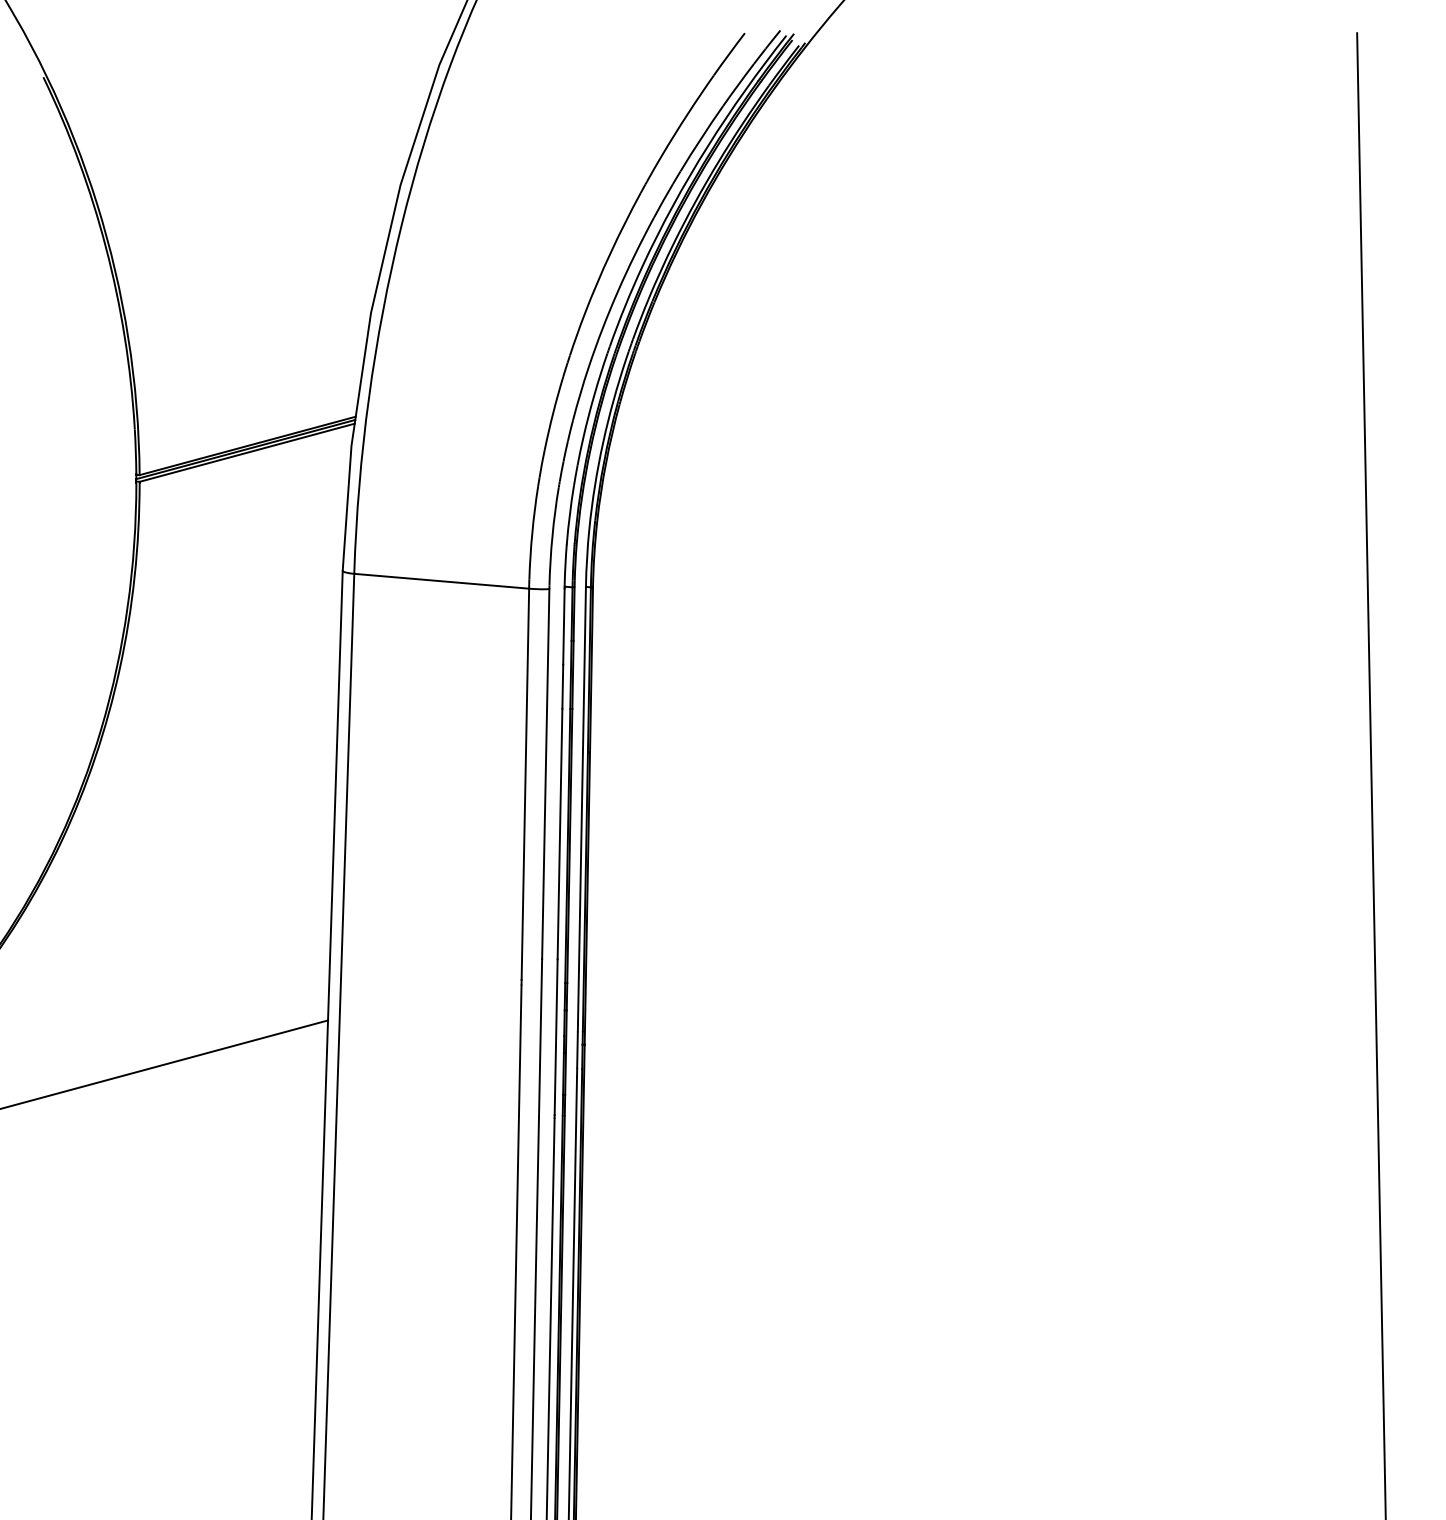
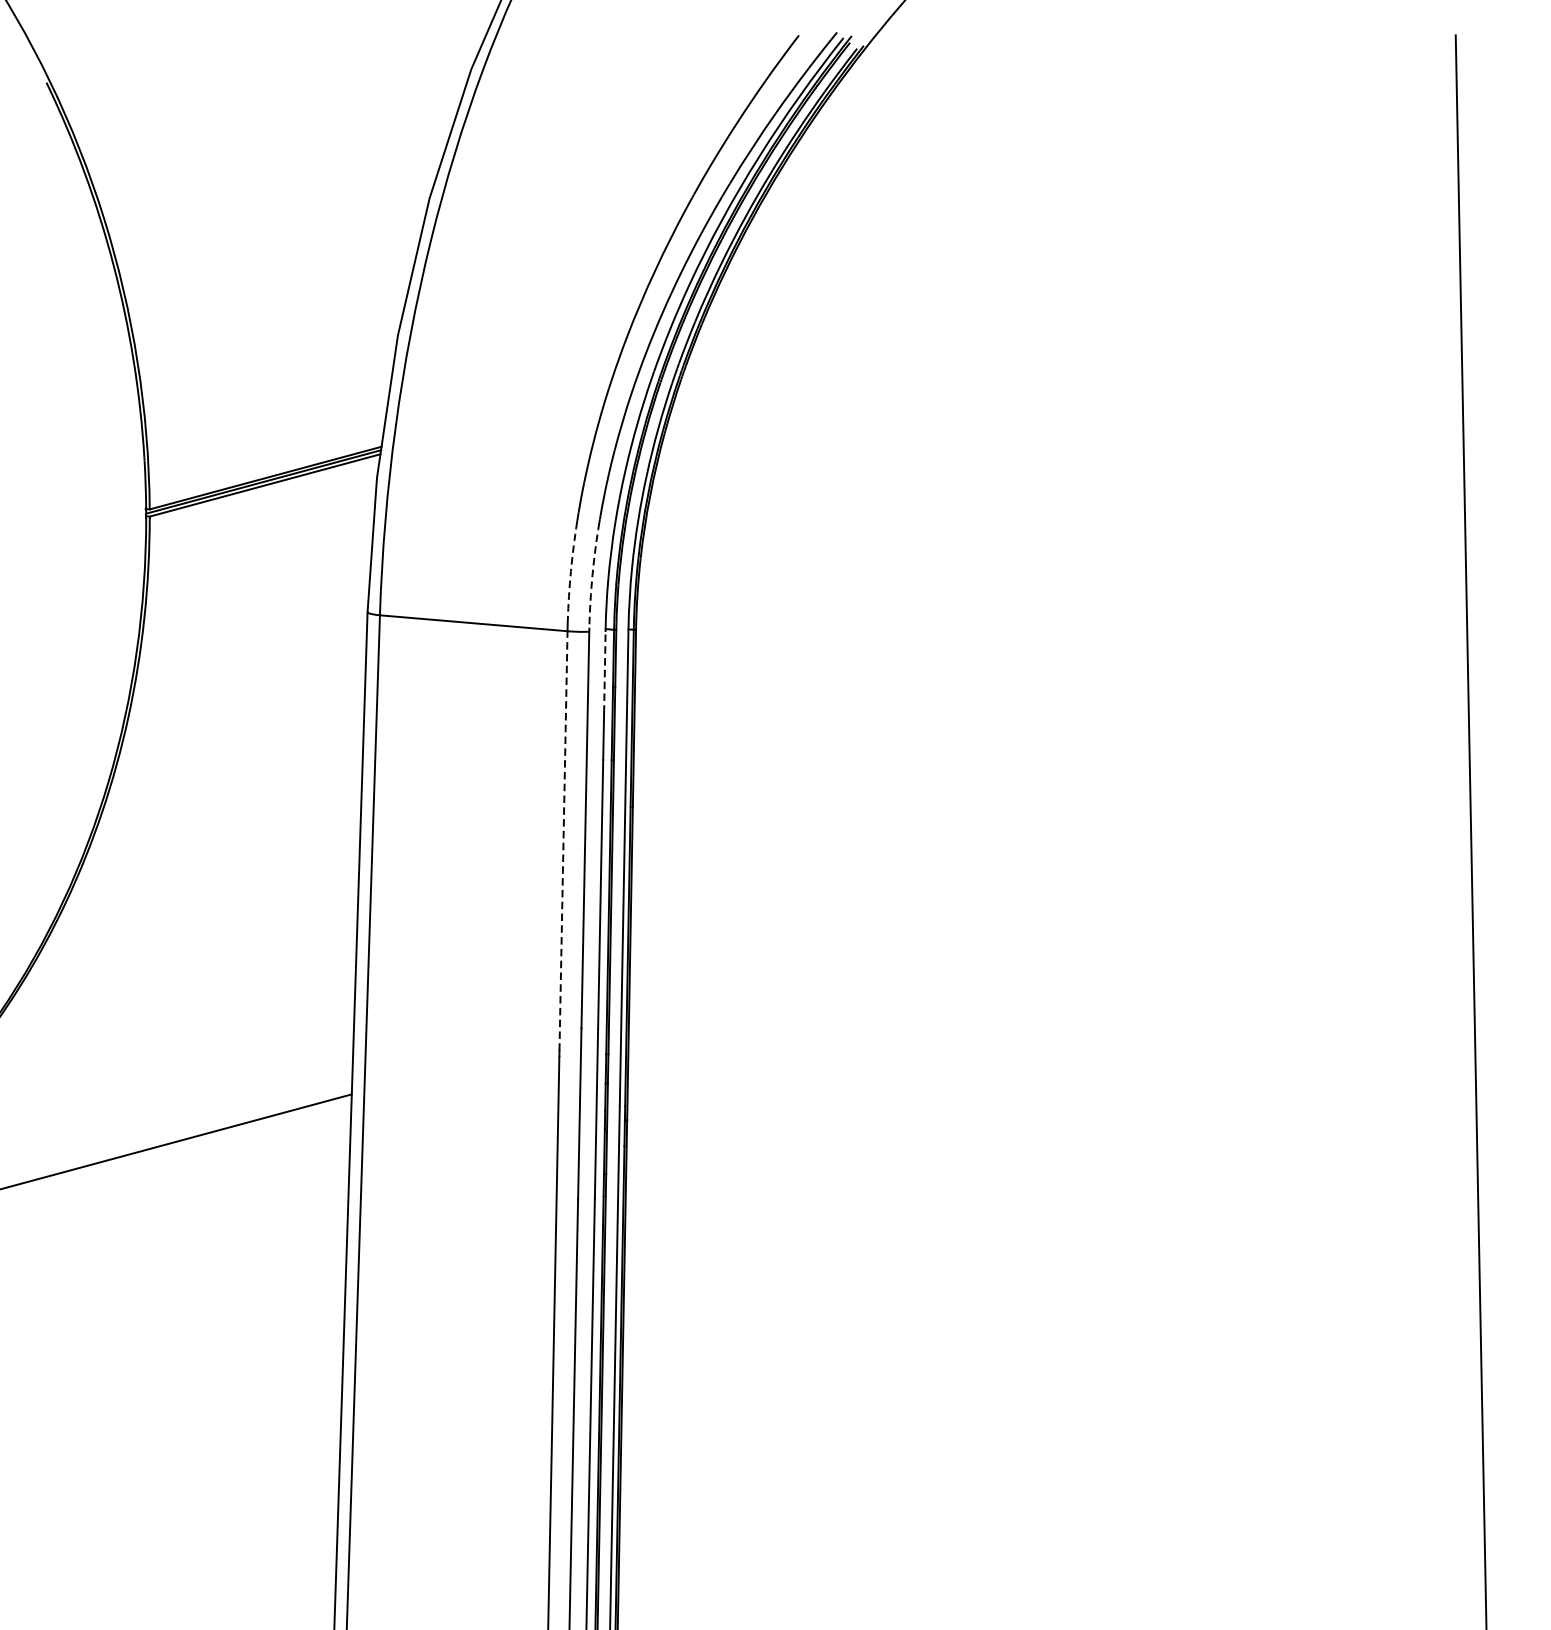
arc: (532, 532) -> (571, 570), solid -> dashed
arc: (552, 536) -> (592, 575), solid -> dashed
line: (563, 626) -> (604, 671), solid -> dashed
line: (525, 784) -> (563, 841), solid -> dashed

